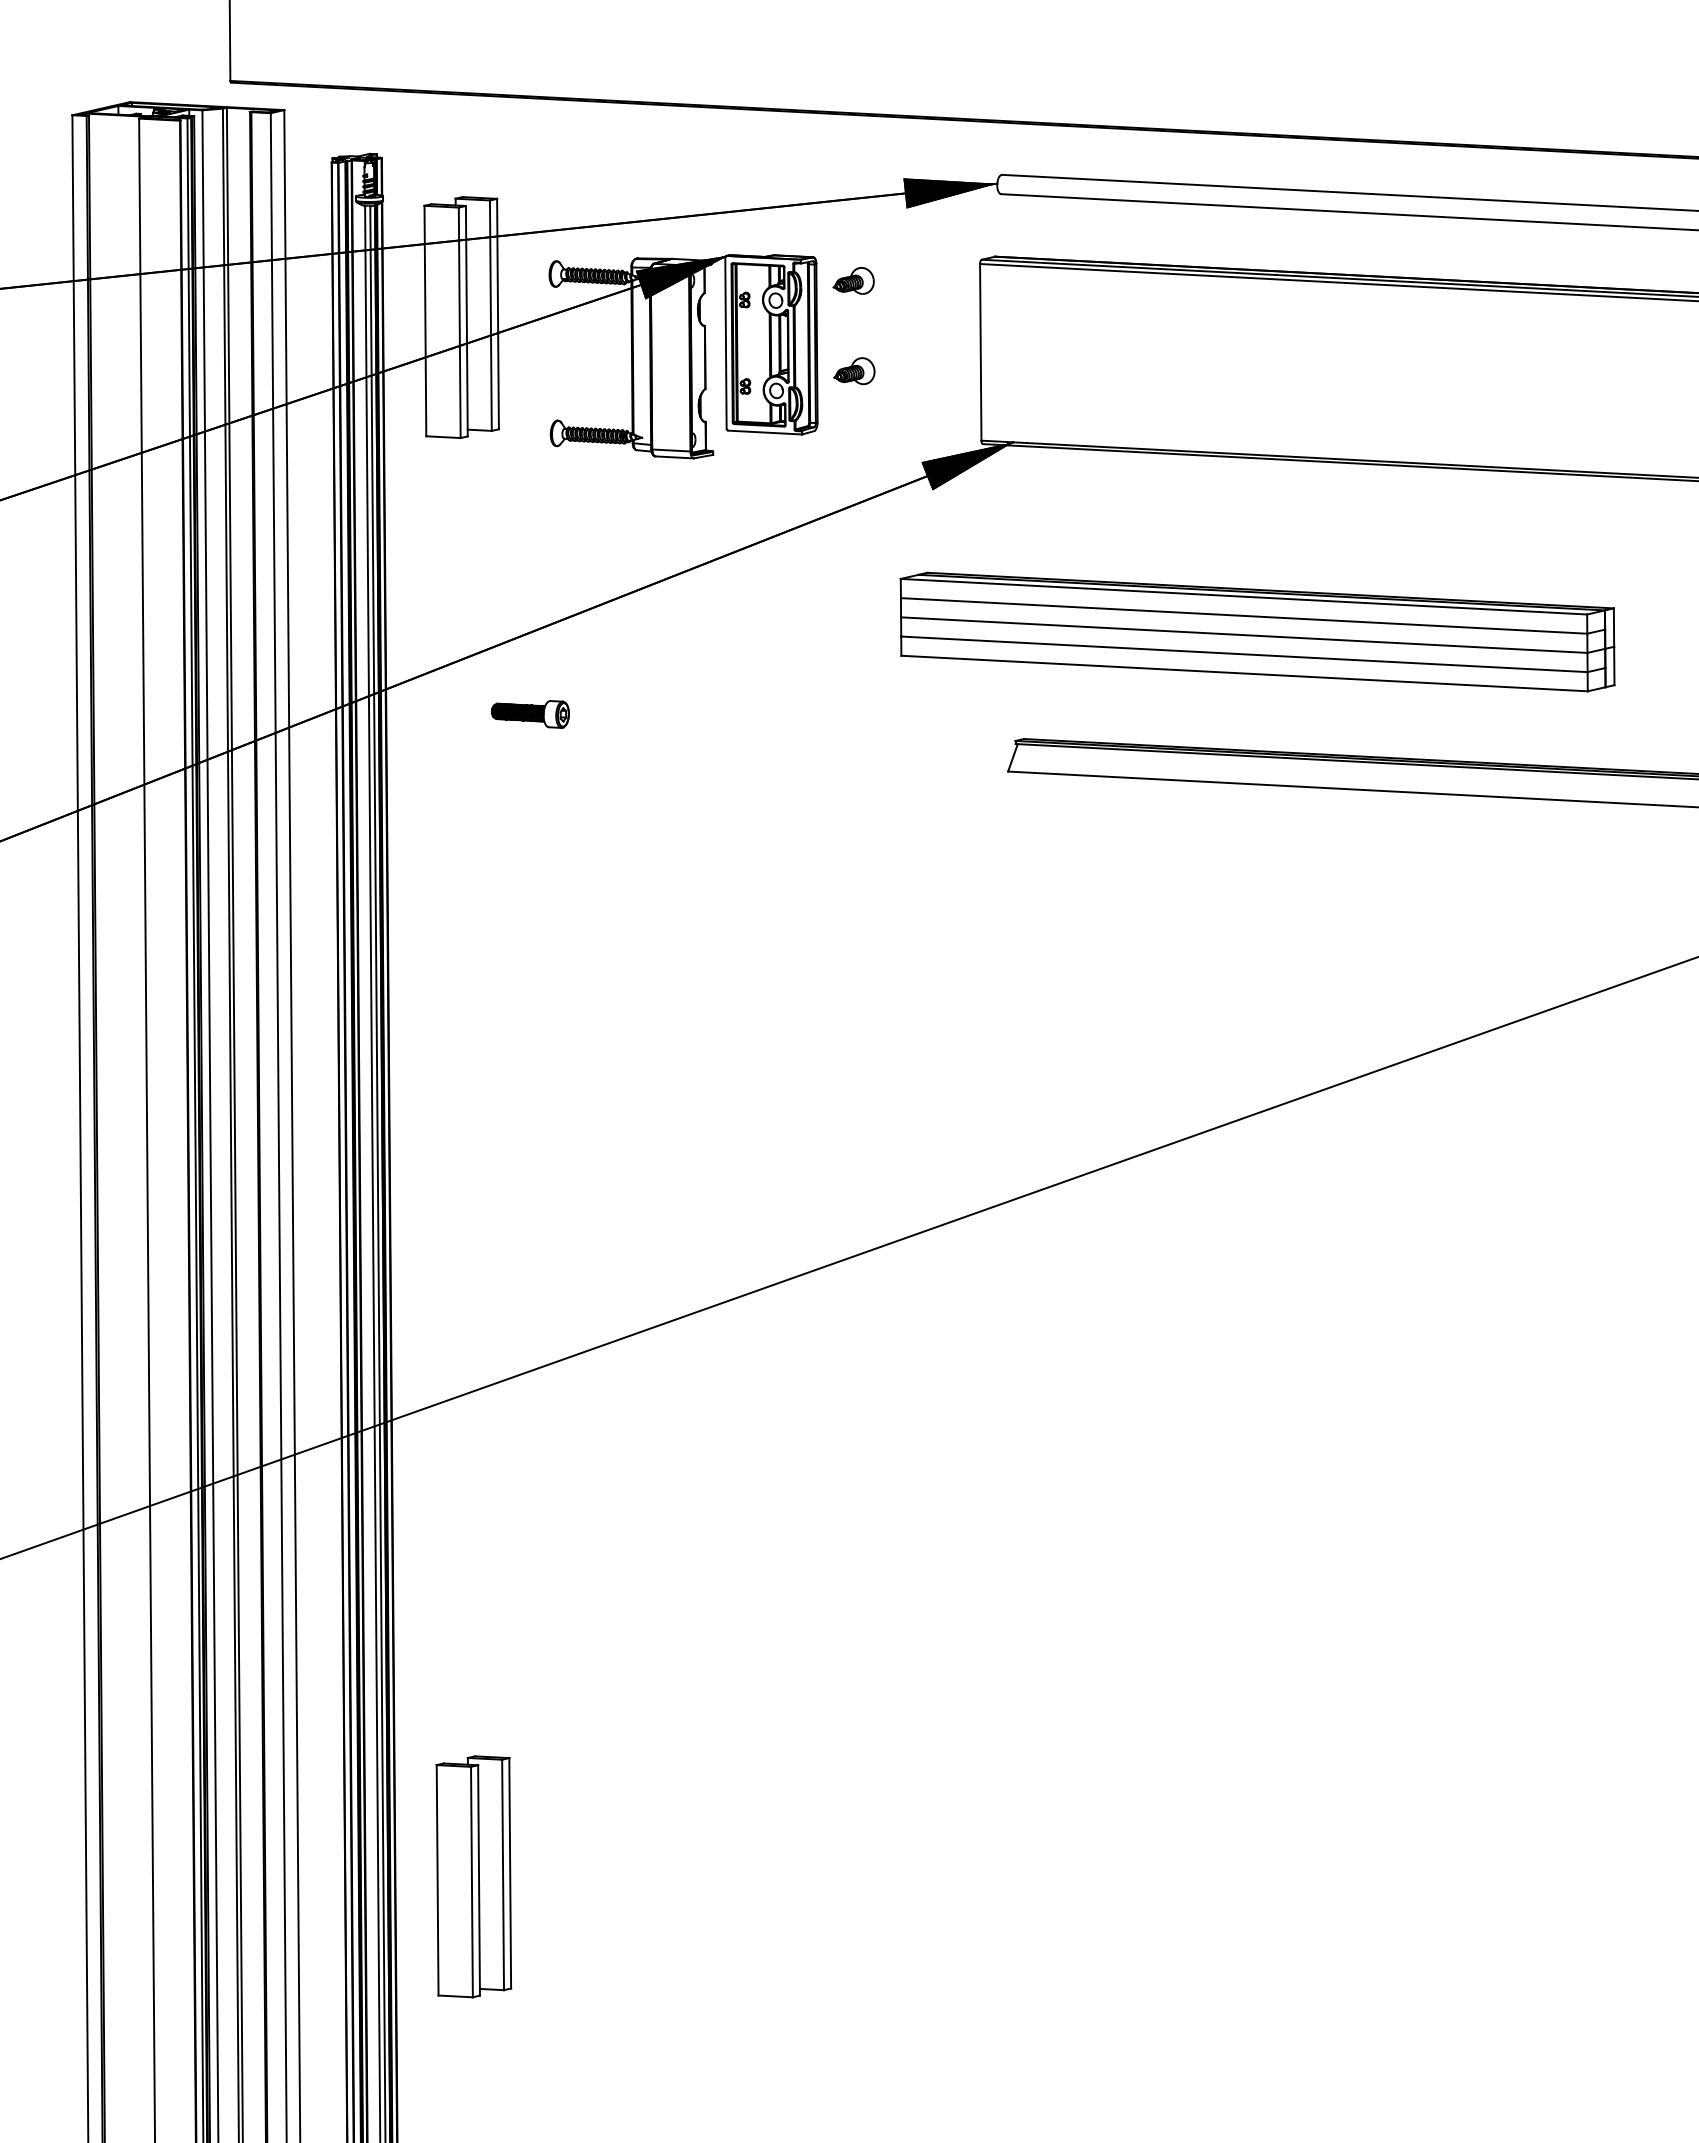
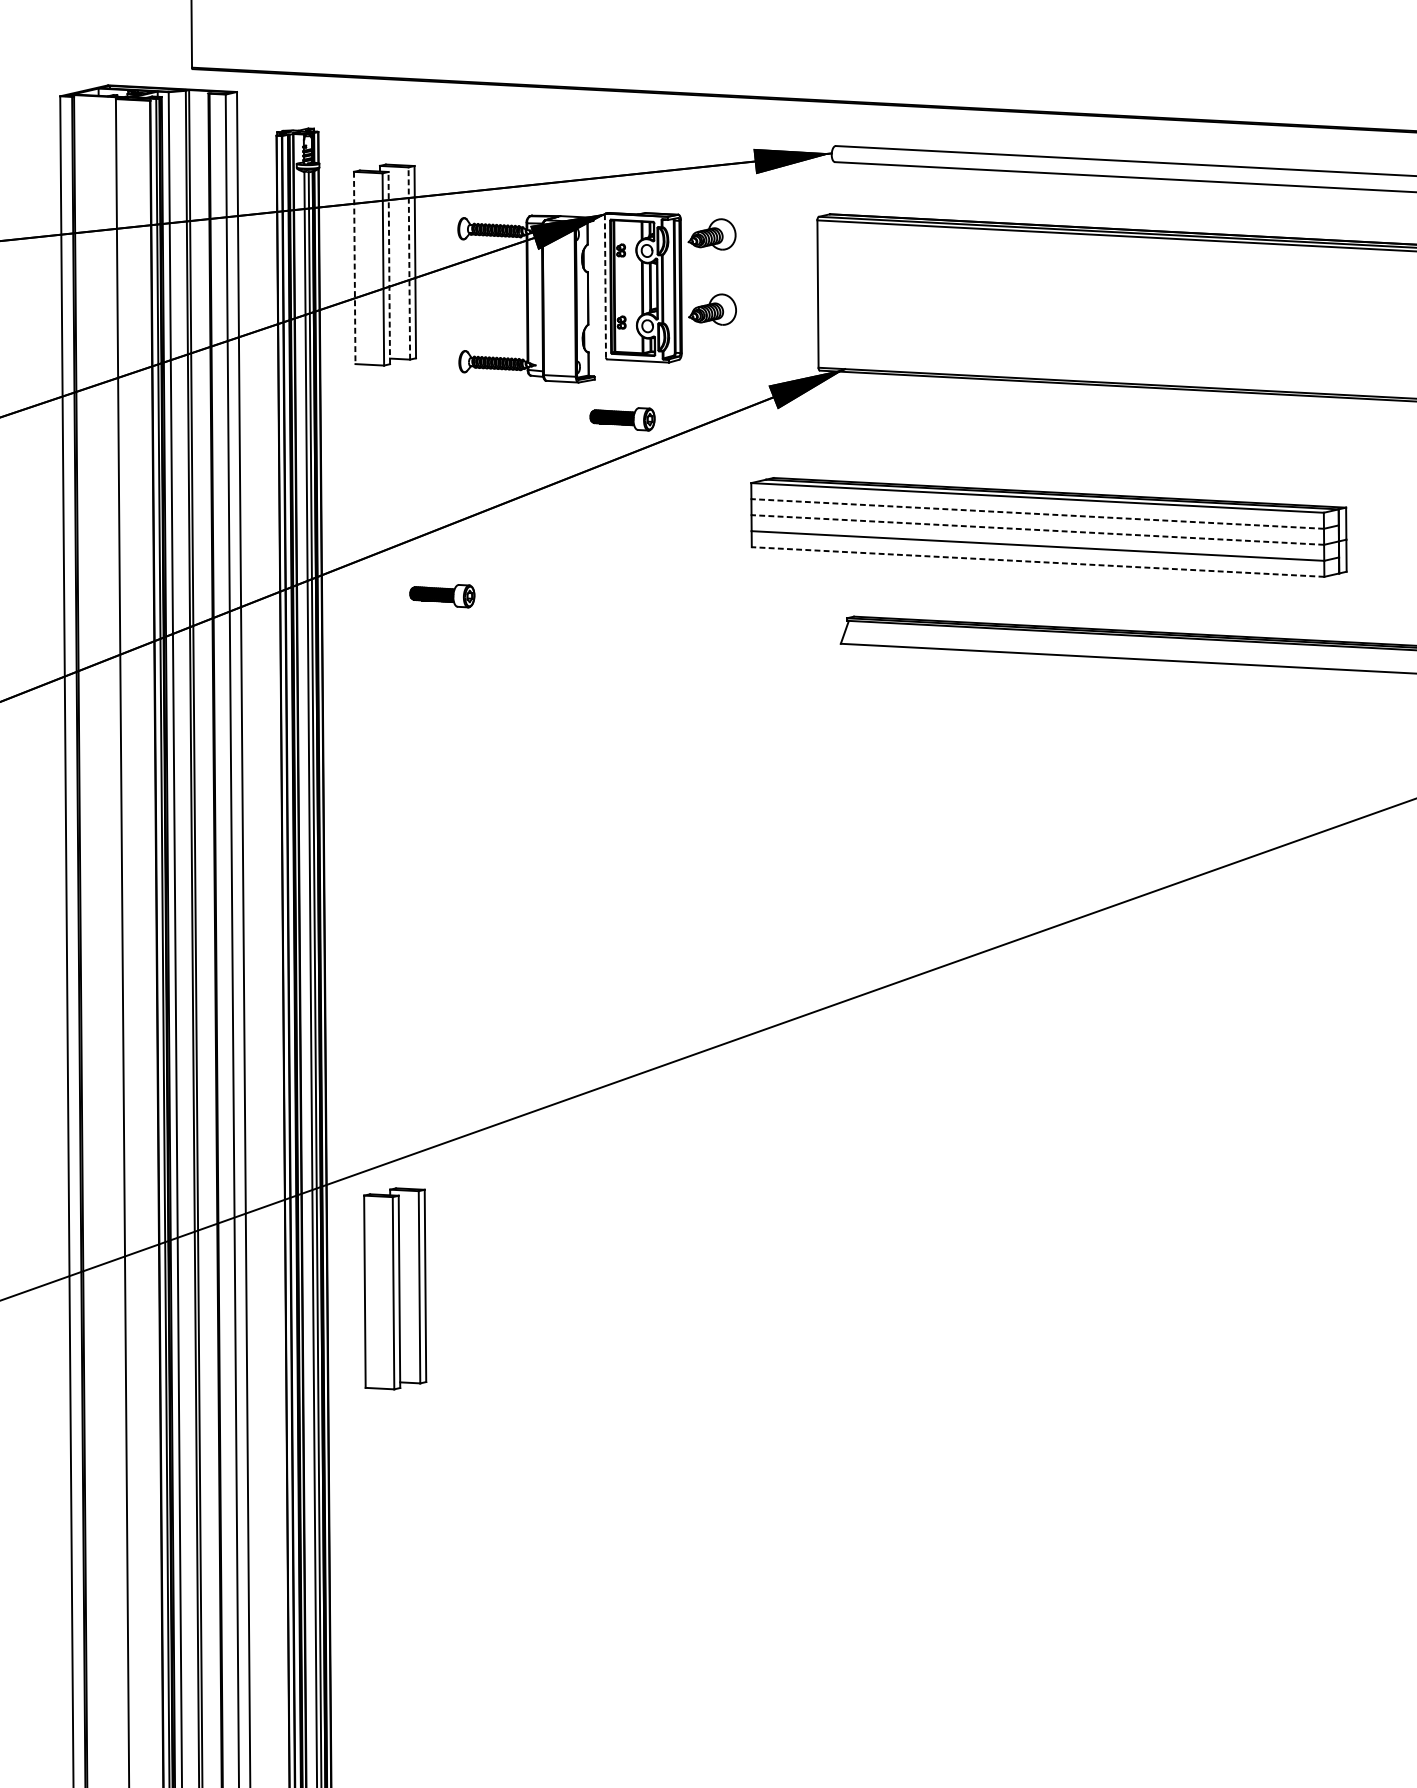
part: (853, 280) -> (711, 234), size x1.4
line: (490, 315) -> (409, 263), solid -> dashed
line: (466, 320) -> (389, 267), solid -> dashed
line: (425, 321) -> (354, 268), solid -> dashed
line: (725, 342) -> (605, 285), solid -> dashed
part: (854, 371) -> (712, 310), size x1.4
part: (746, 502) -> (622, 419), added
line: (1244, 615) -> (1038, 513), solid -> dashed
line: (1244, 635) -> (1038, 530), solid -> dashed
line: (1244, 673) -> (1038, 561), solid -> dashed
part: (473, 1876) -> (394, 1288), moved

